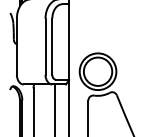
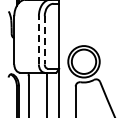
line: (45, 45) -> (38, 39), solid -> dashed
line: (52, 46) -> (44, 40), solid -> dashed

